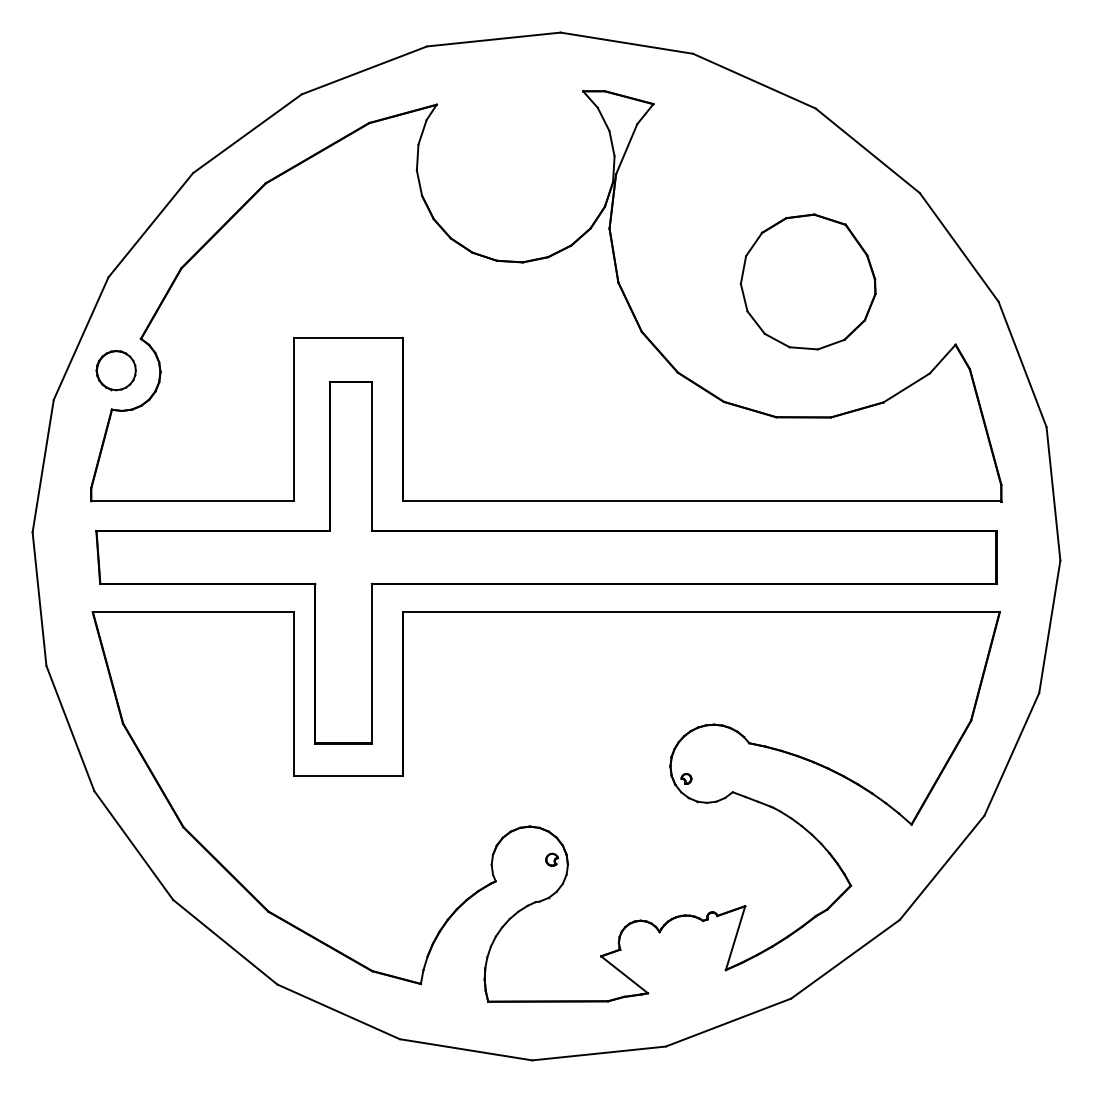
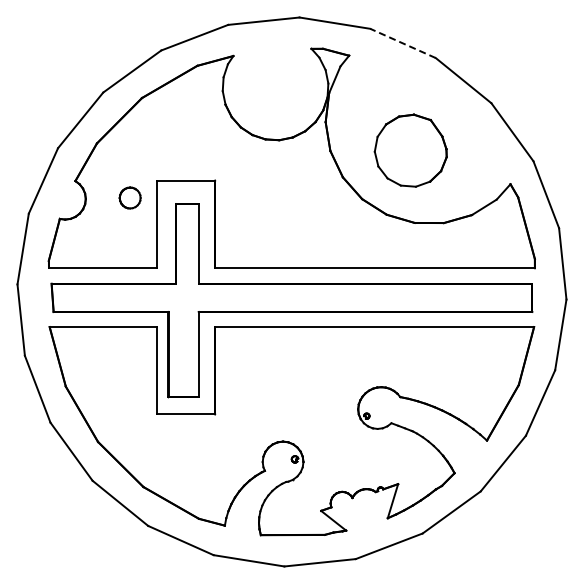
line: (755, 81) -> (403, 43), solid -> dashed
part: (807, 281) -> (410, 150), moved
part: (114, 369) -> (129, 197), moved

